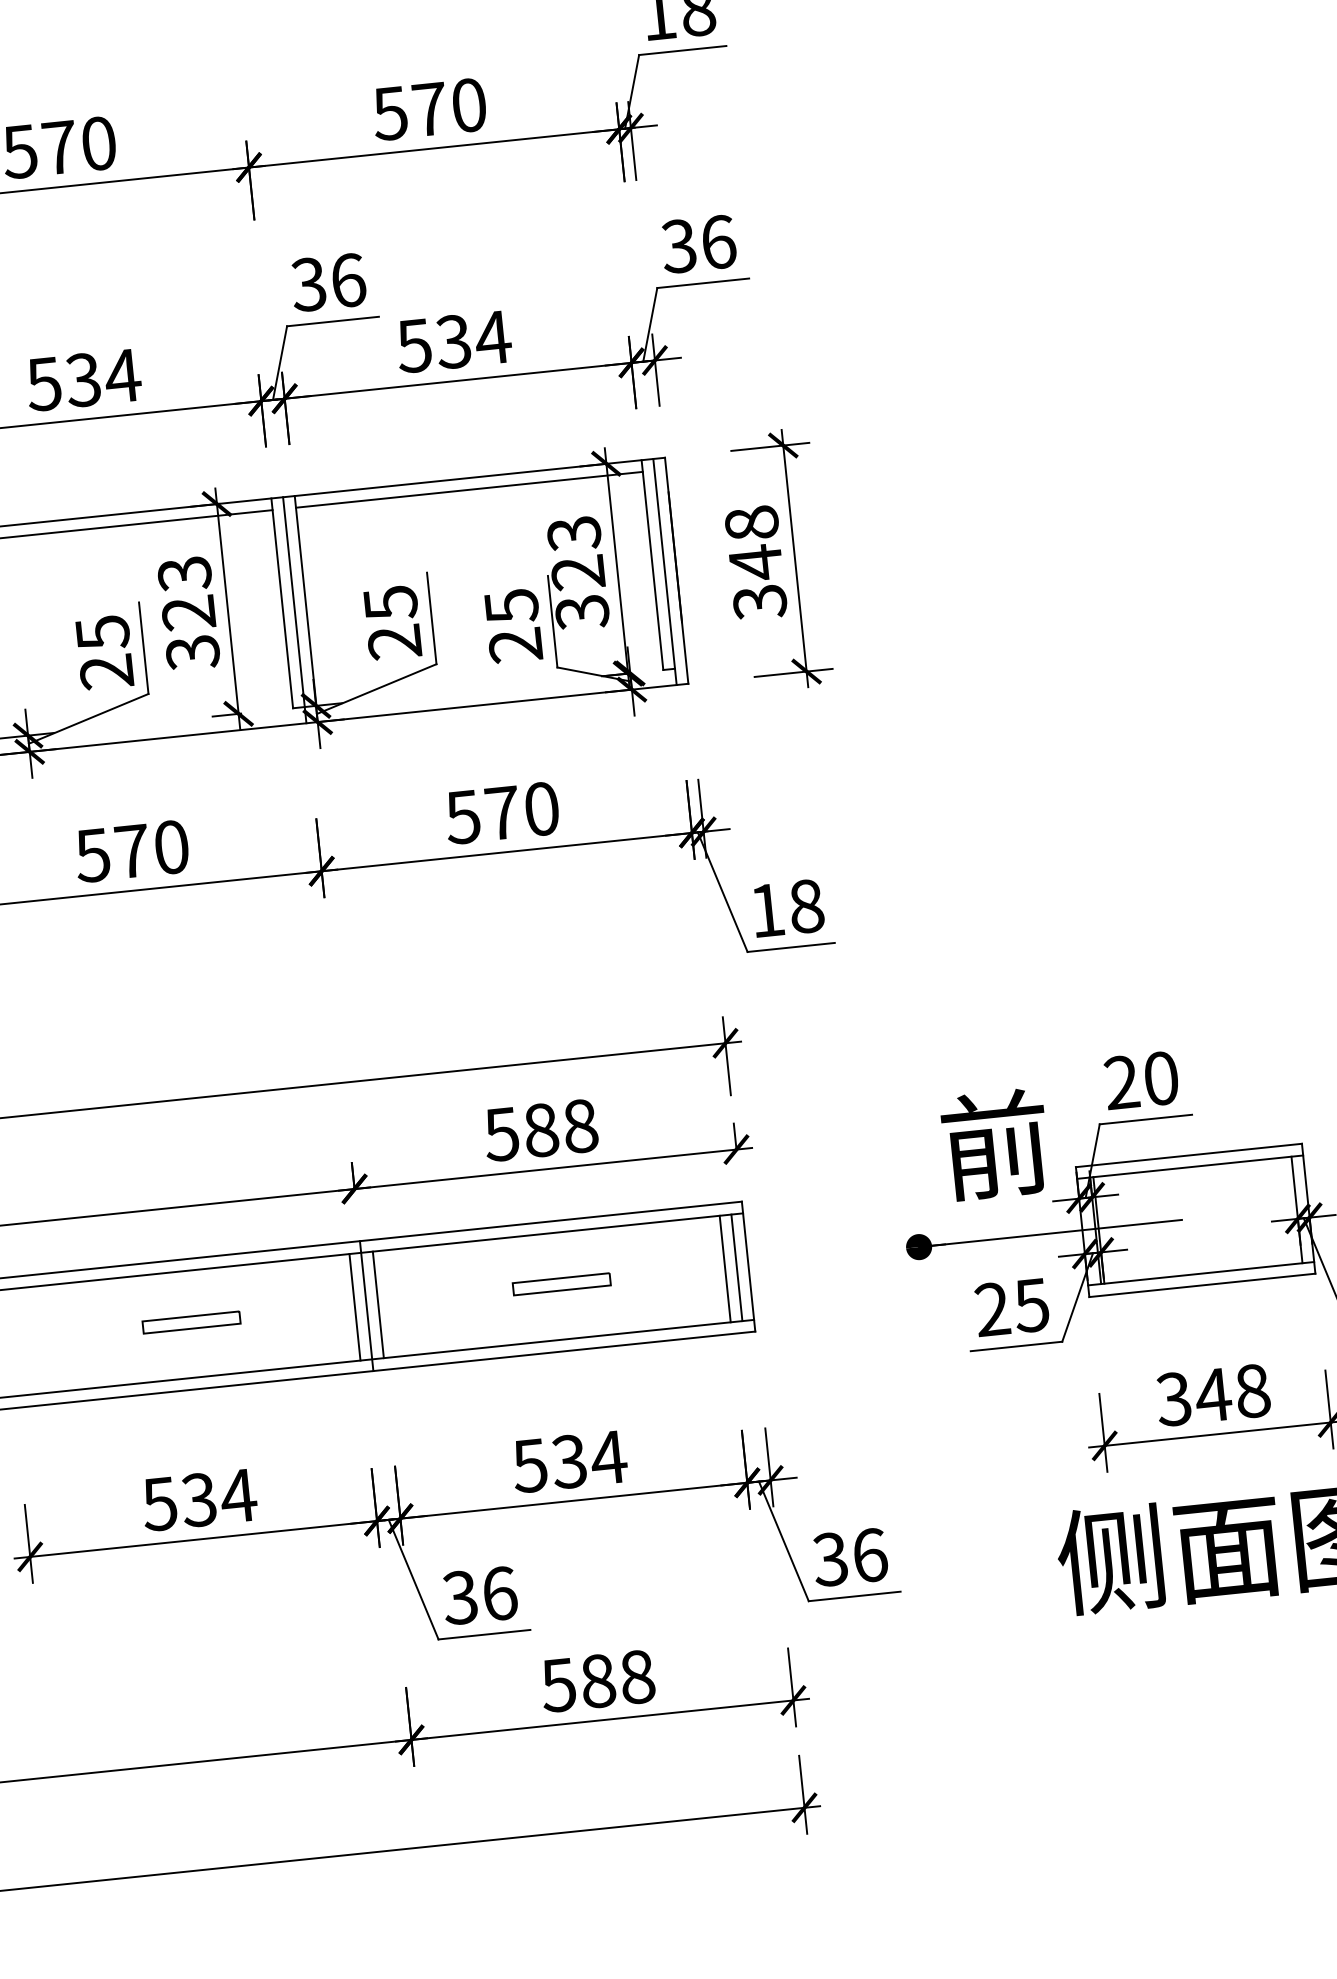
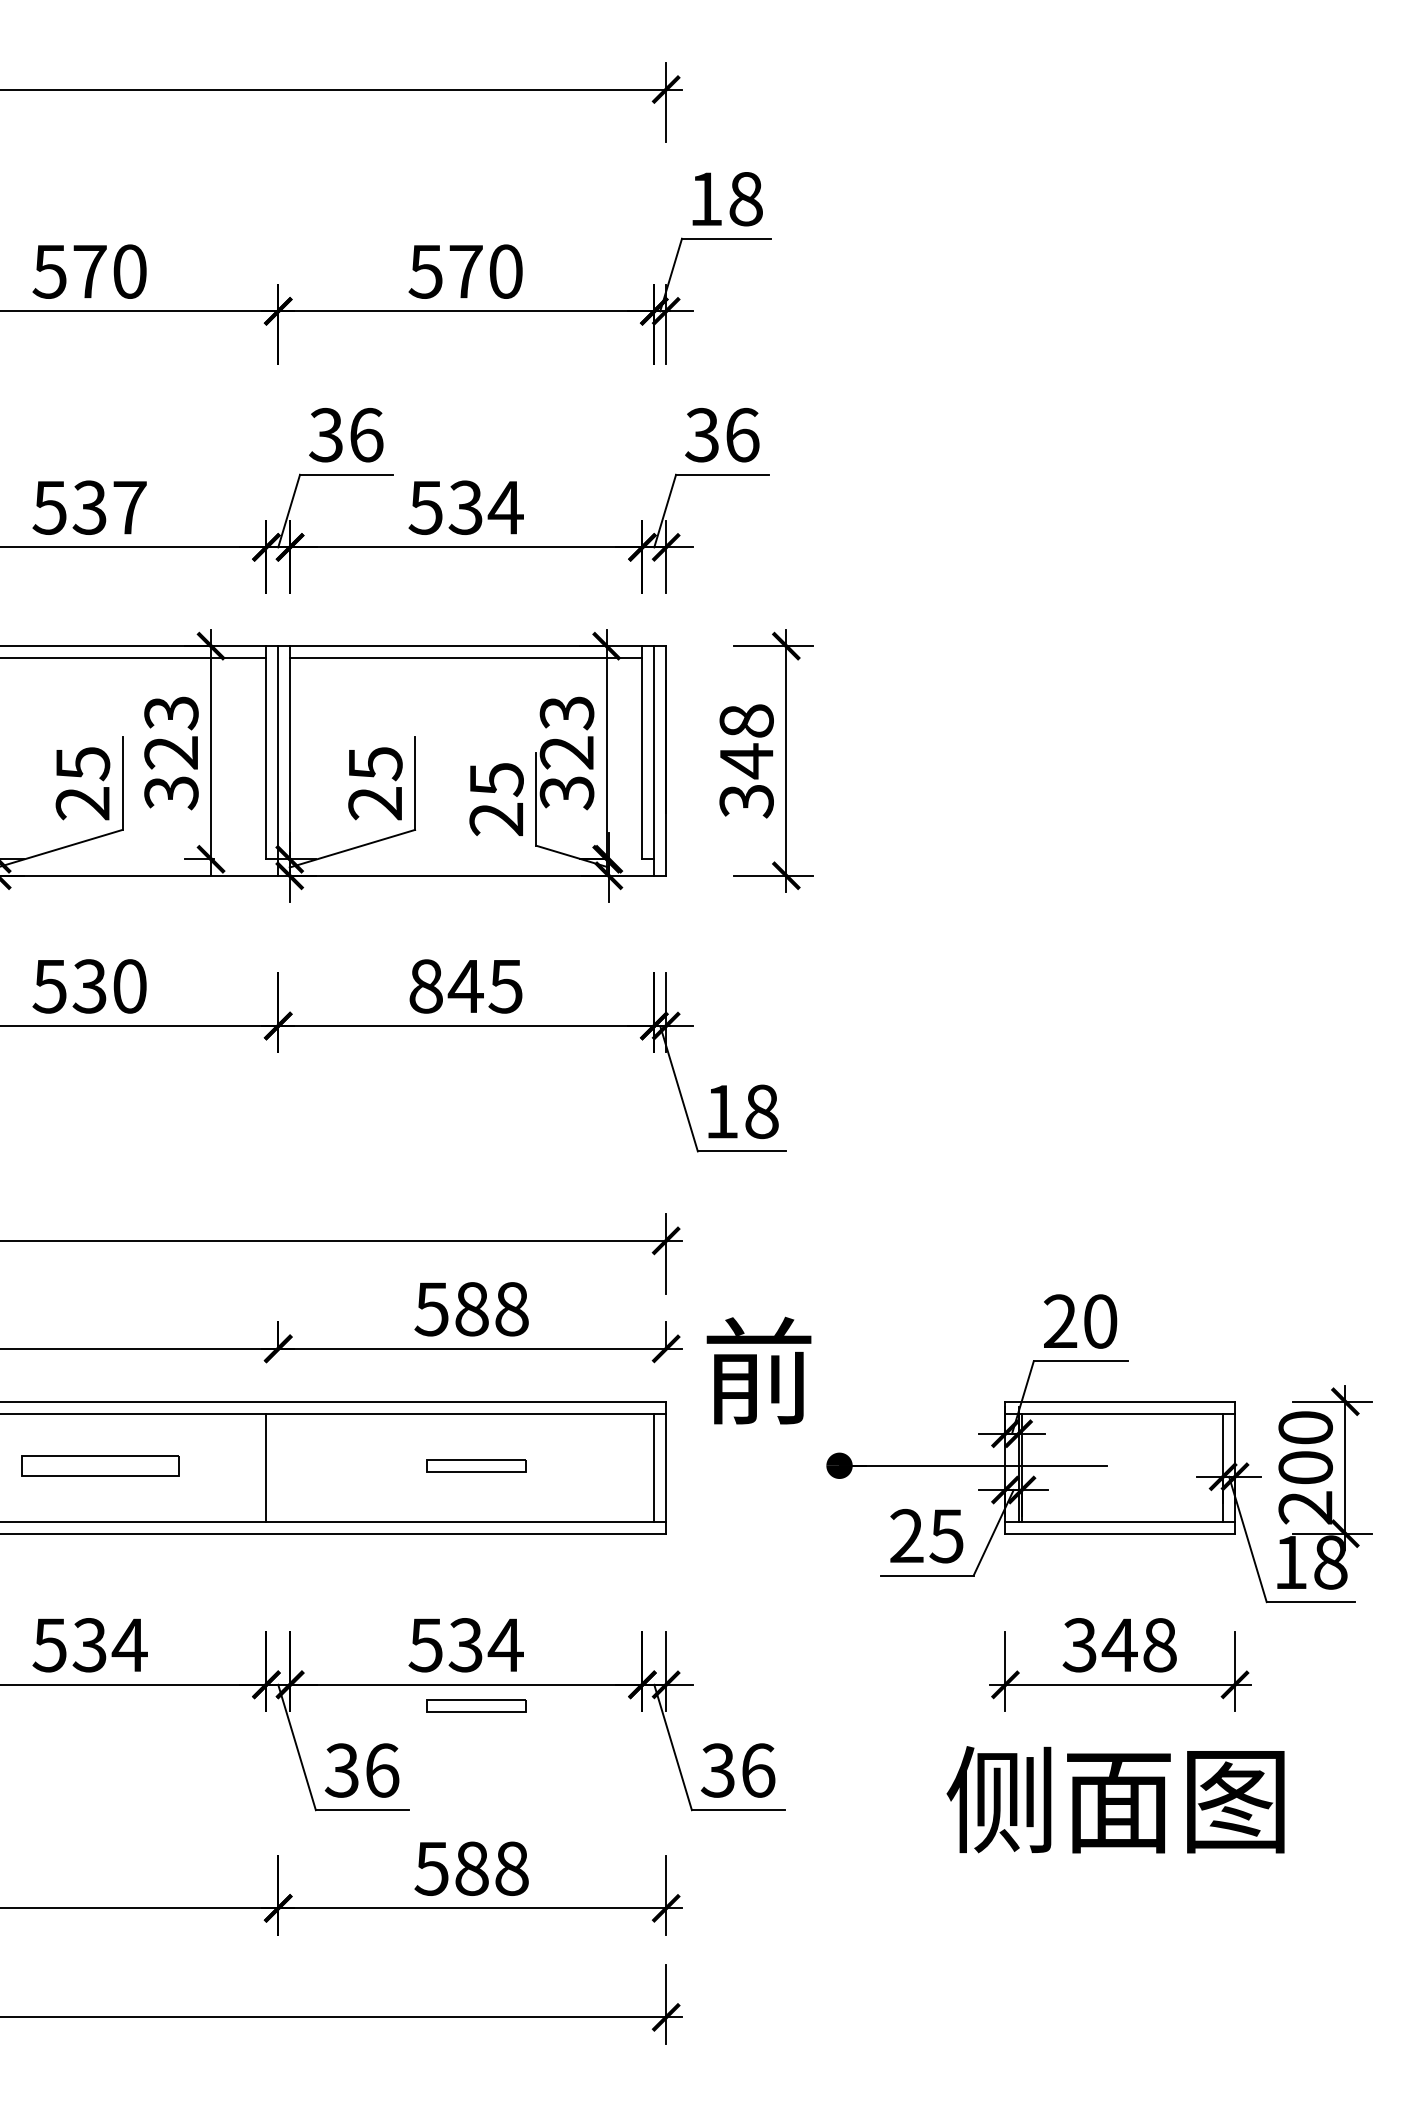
text: (122, 375) -> (129, 507), 534 -> 537
text: (502, 813) -> (465, 986), 570 -> 845
text: (131, 851) -> (89, 986), 570 -> 530
text: (995, 1144) -> (758, 1370), moved
line: (725, 1268) -> (642, 1467), removed
line: (378, 1304) -> (290, 1467), removed
line: (366, 1305) -> (278, 1467), removed
part: (191, 1321) -> (100, 1465), size x1.6
part: (586, 1520) -> (476, 1705), added

